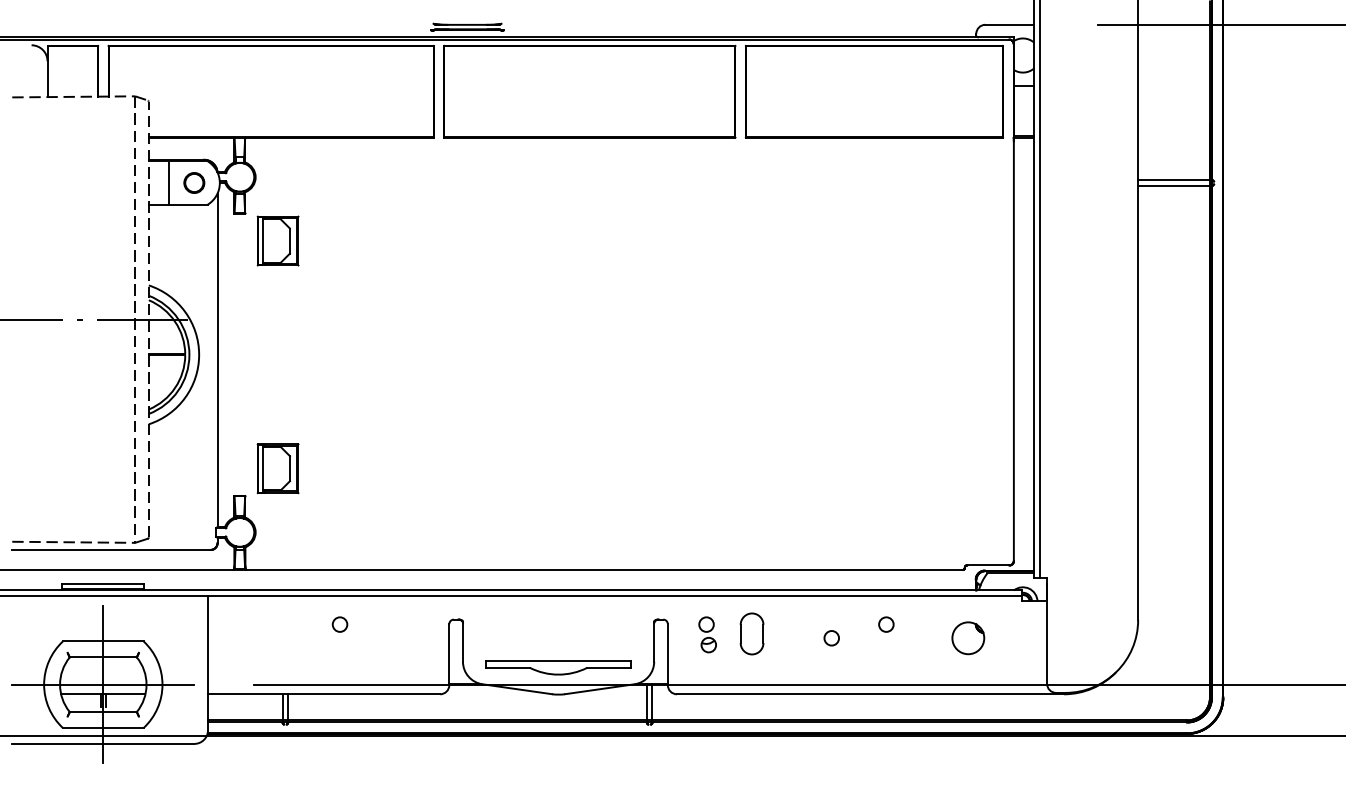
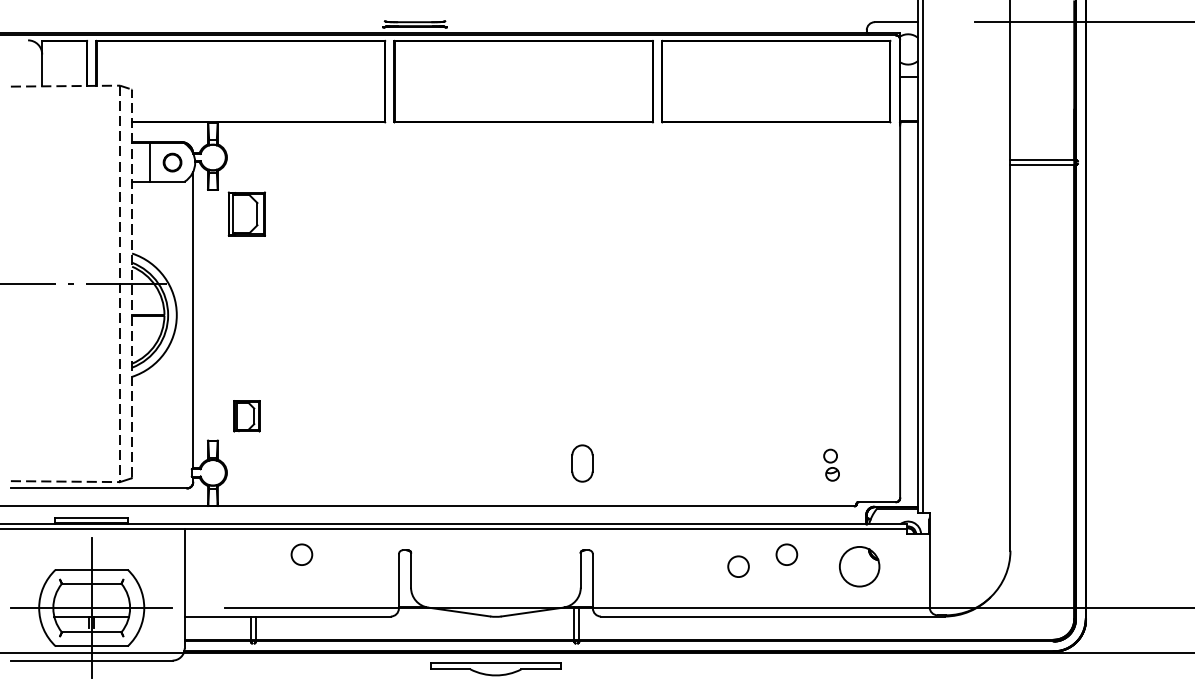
part: (277, 468) -> (246, 416), size x0.7
circle: (339, 624) -> (301, 554), size x1.6
circle: (886, 624) -> (787, 554), size x1.6
part: (751, 633) -> (581, 463), moved
part: (707, 634) -> (831, 464), moved
circle: (831, 638) -> (738, 567), size x1.6
part: (968, 638) -> (859, 567), size x1.4
part: (558, 667) -> (495, 669), moved

